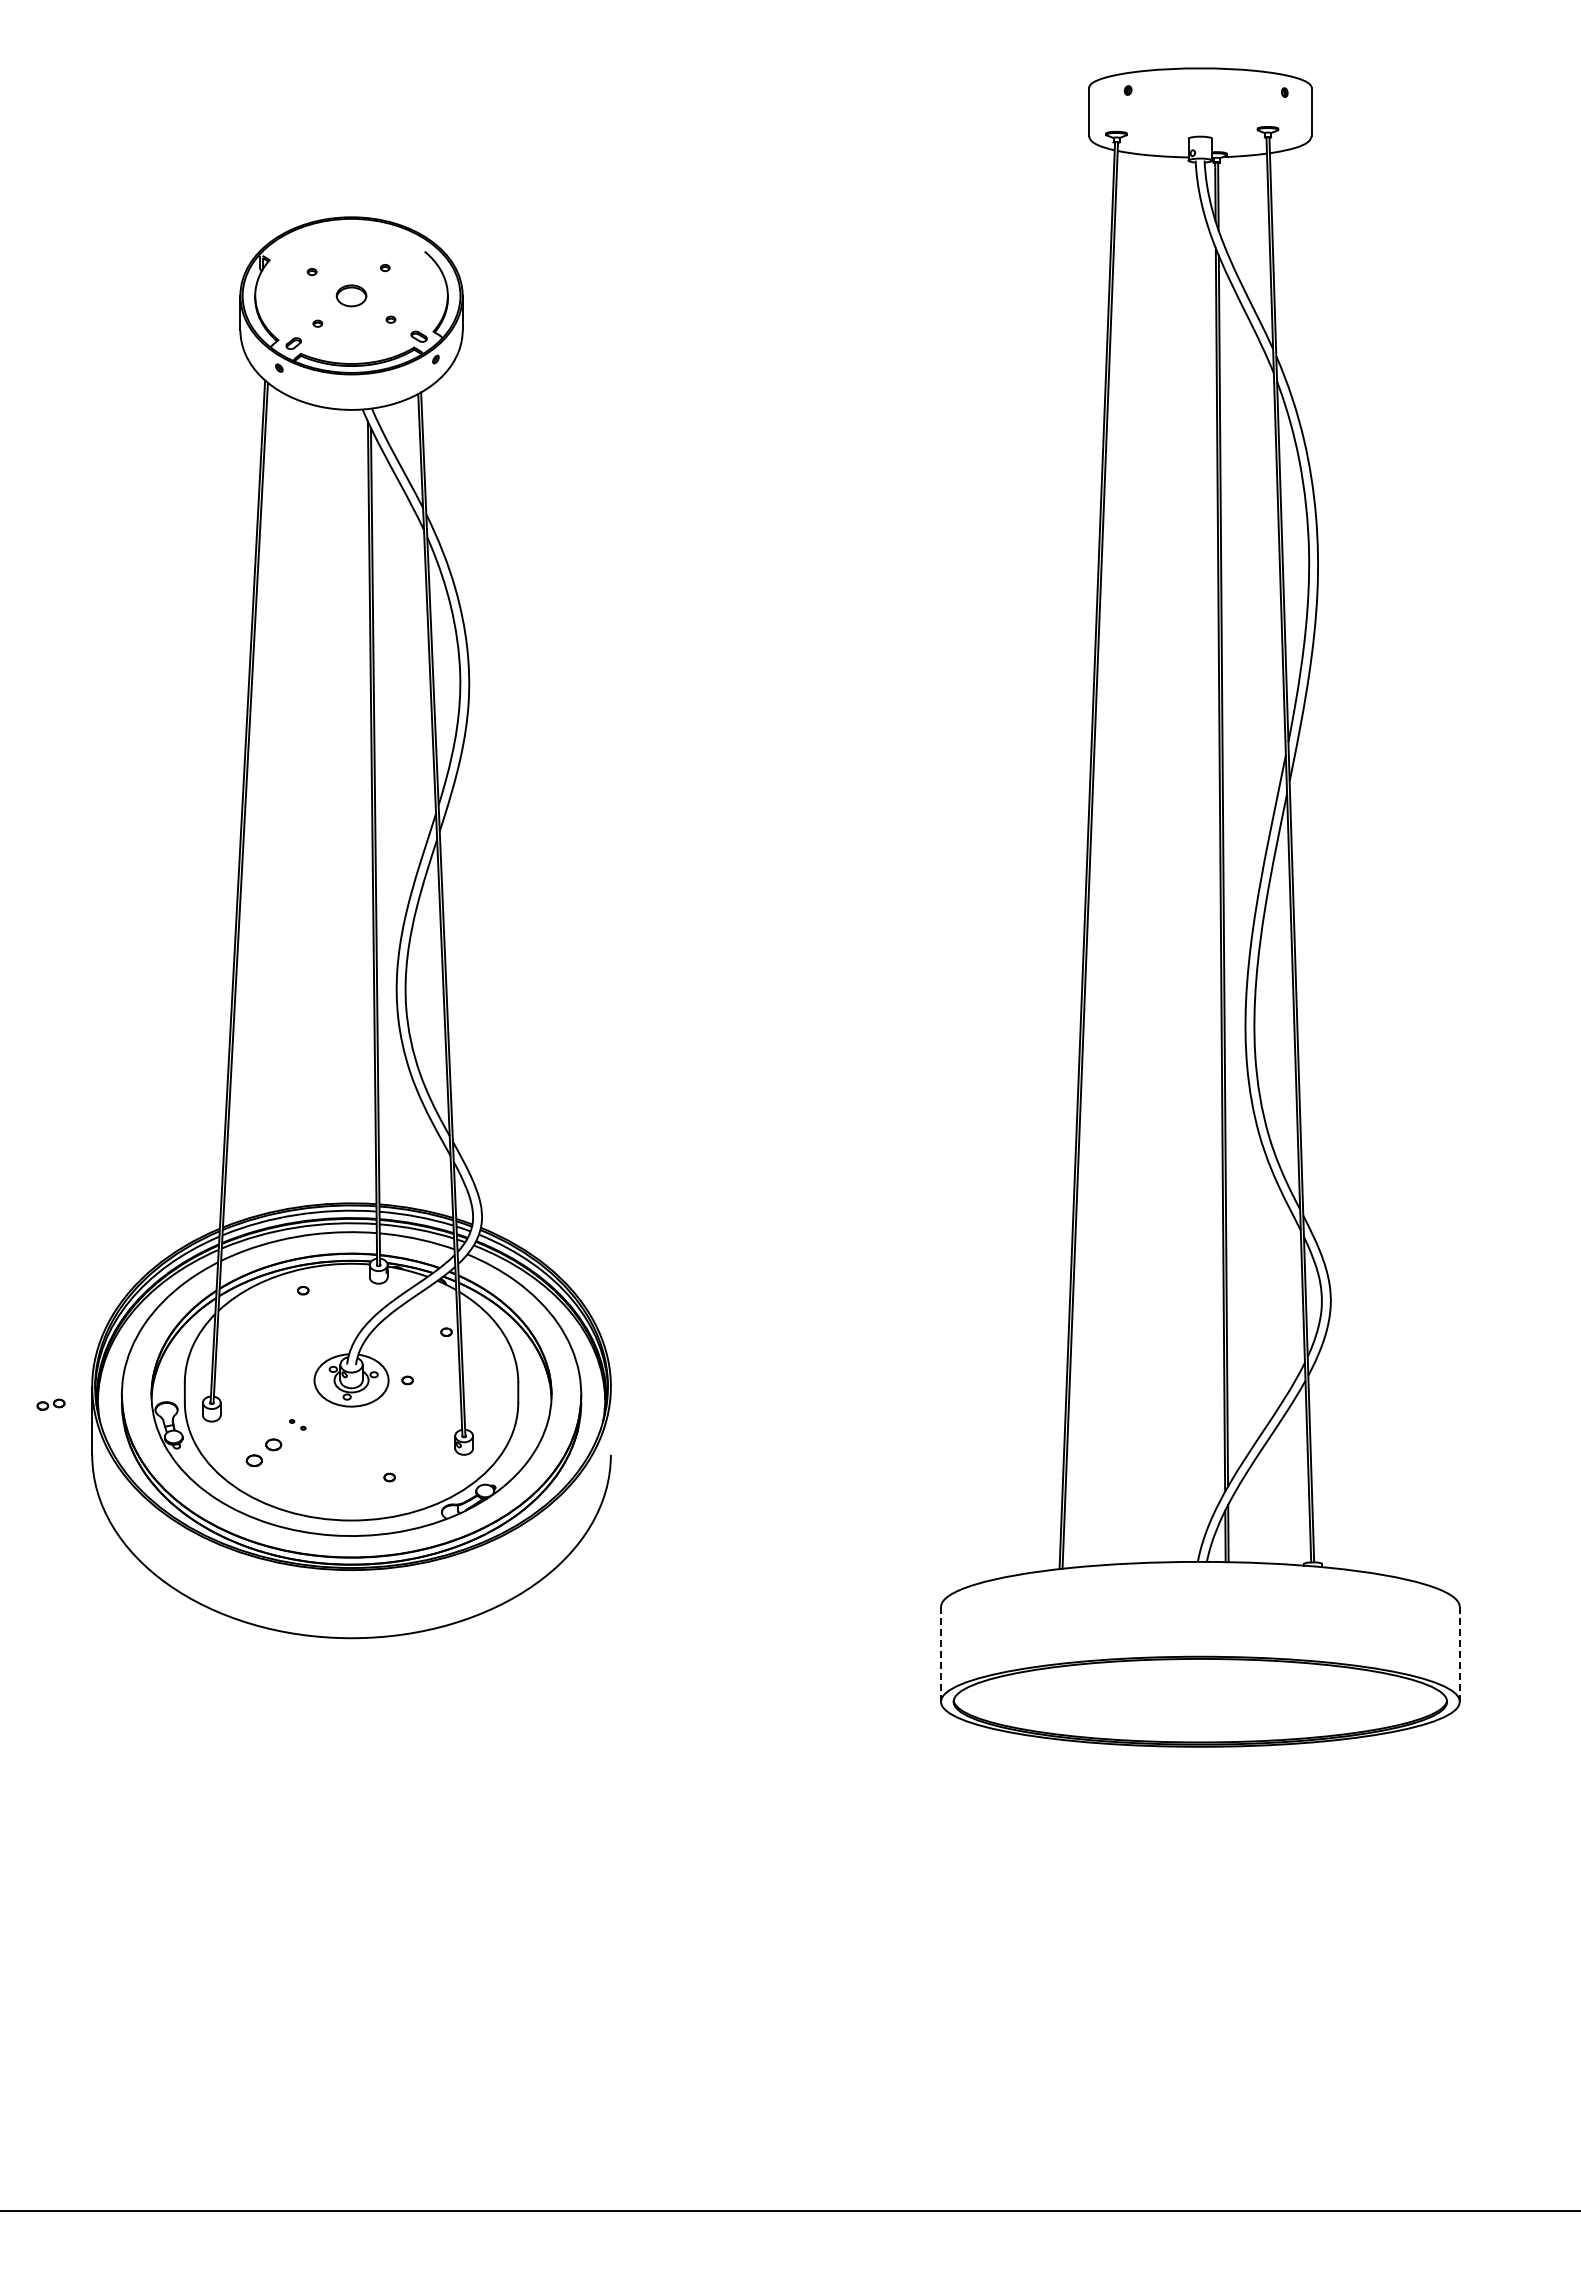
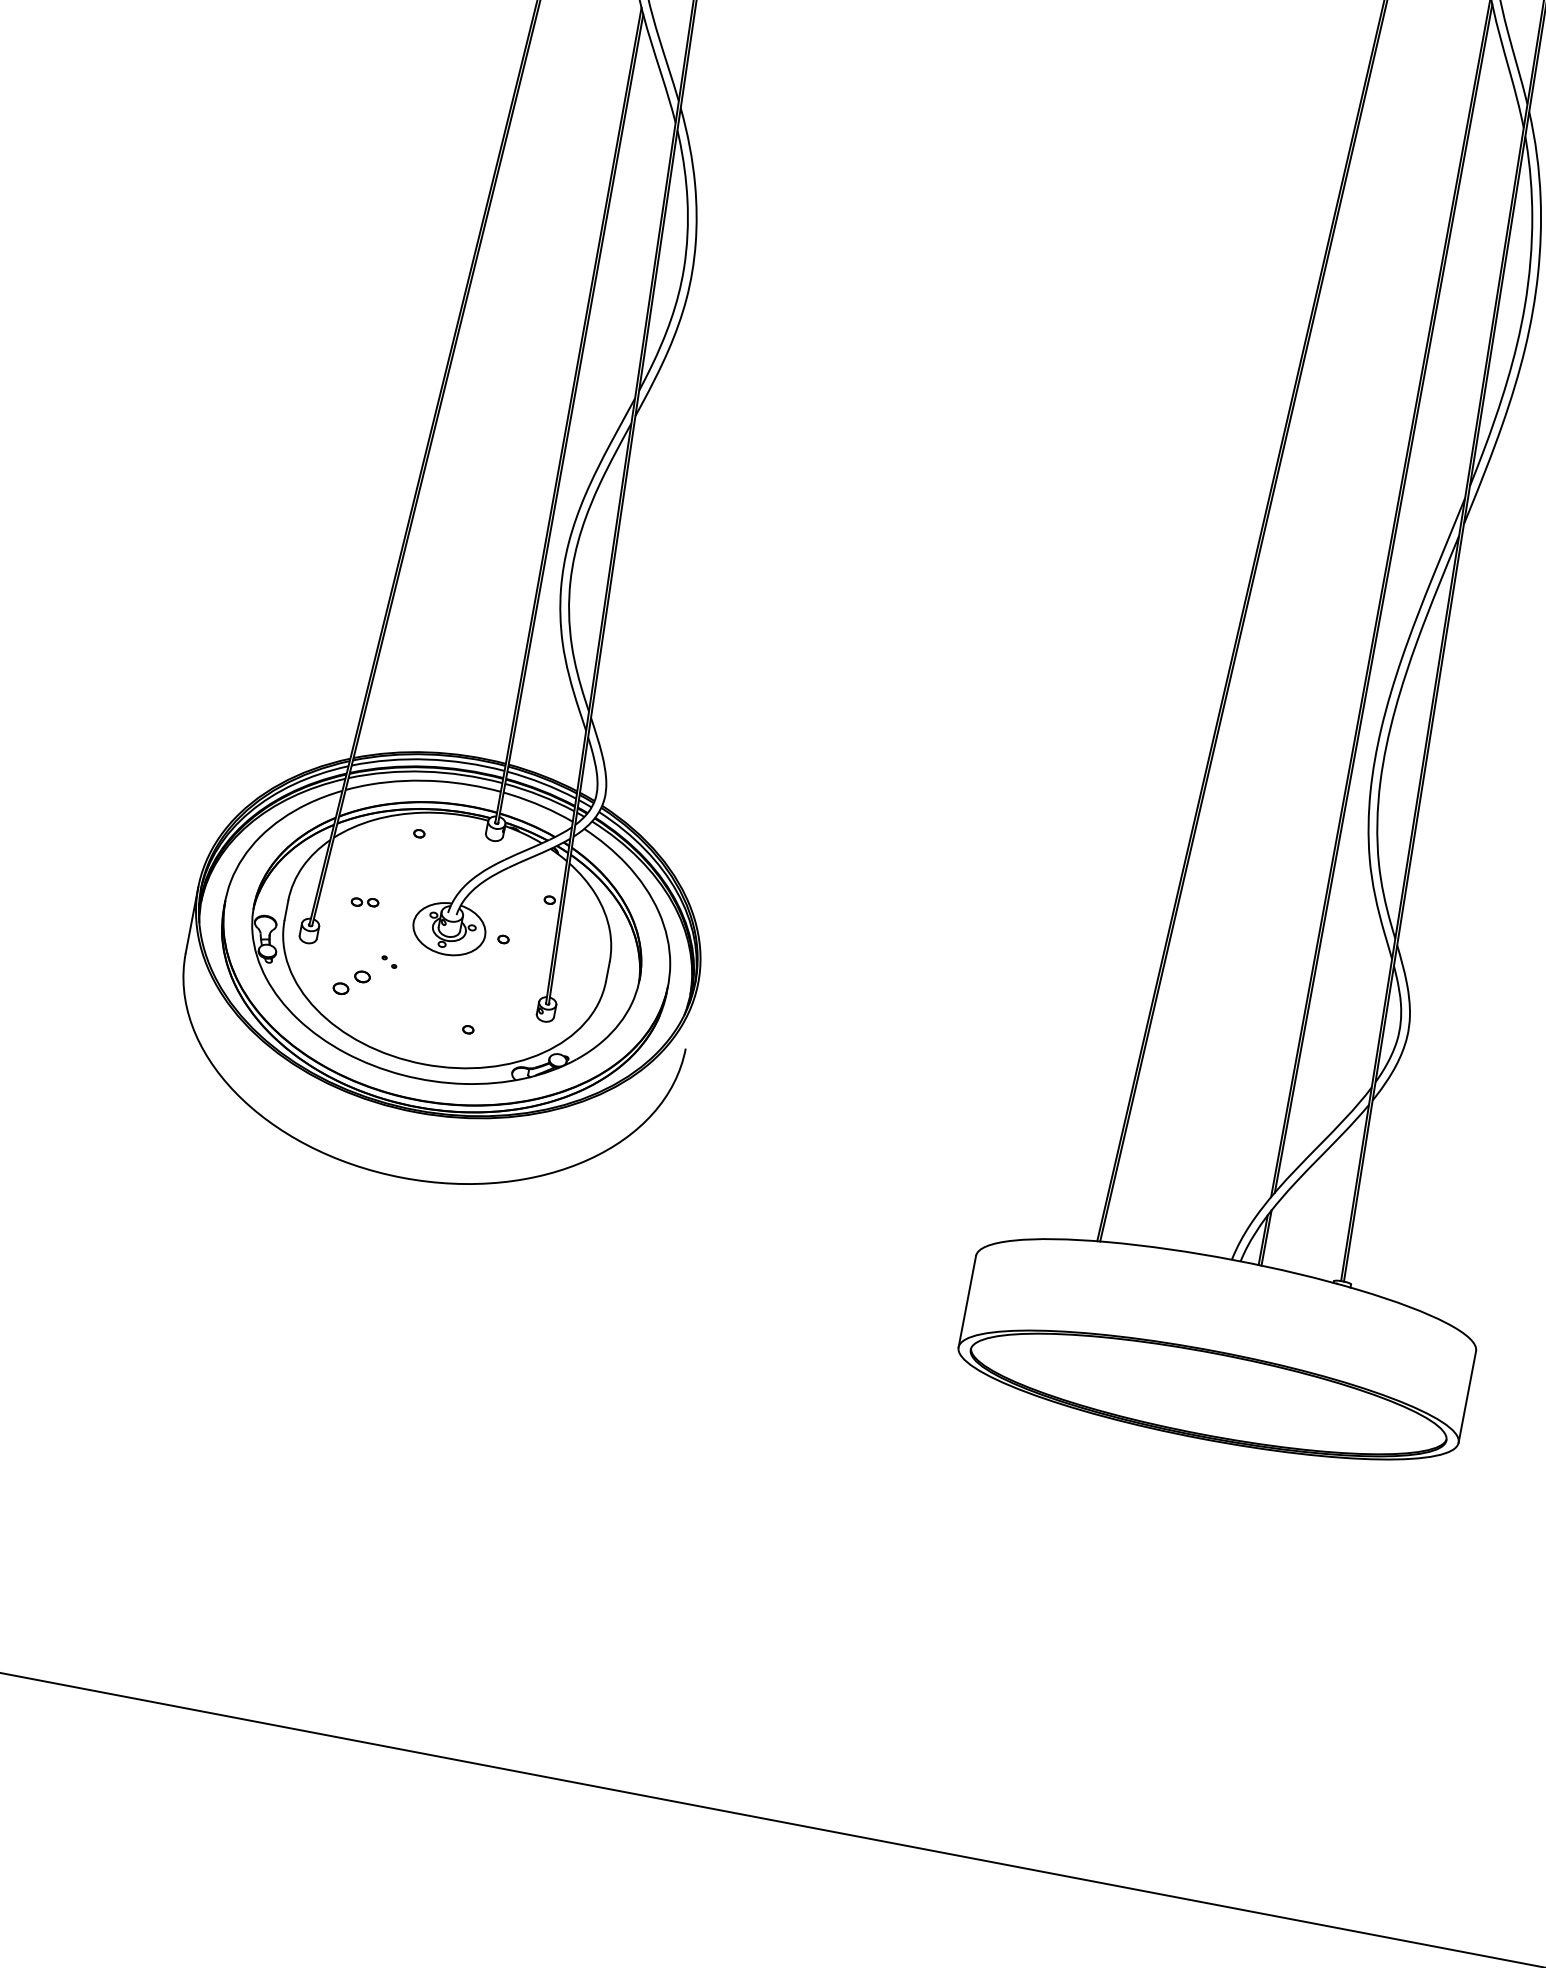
part: (50, 1404) -> (364, 902), moved
line: (941, 1653) -> (967, 1300), dashed -> solid
line: (1459, 1653) -> (1467, 1396), dashed -> solid

